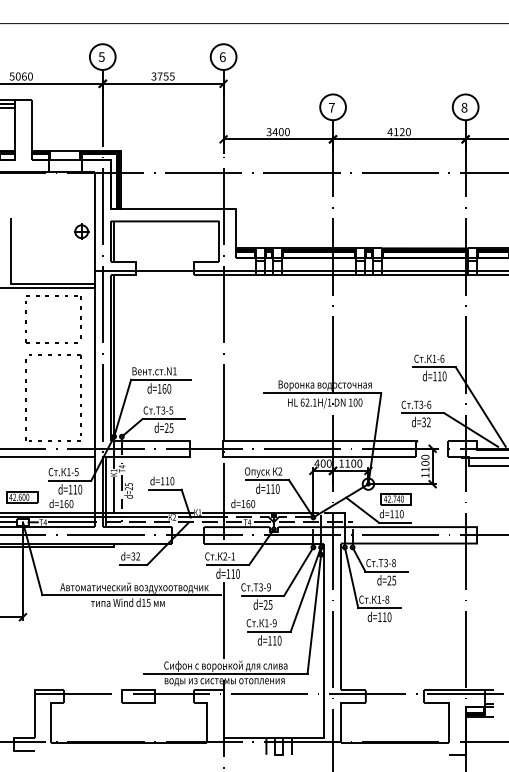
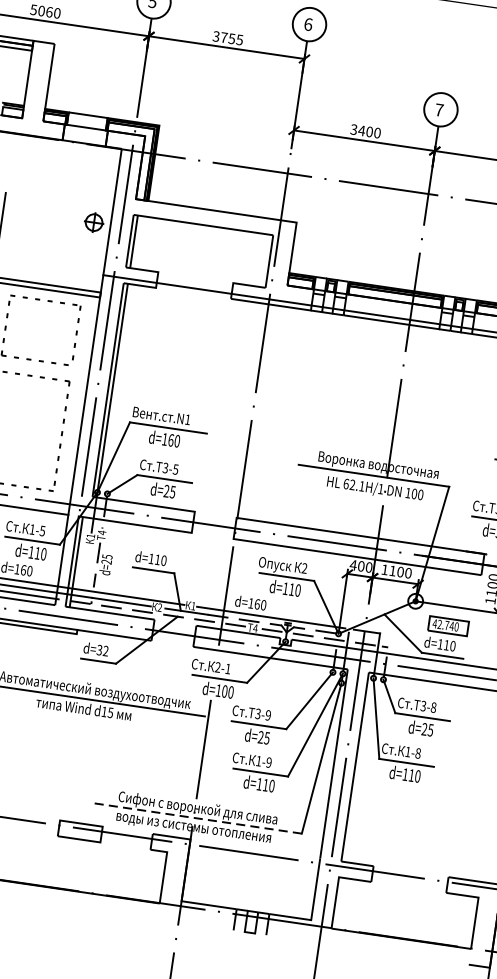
line: (114, 494) -> (87, 566), removed
text: (233, 573) -> (225, 690), d=110 -> d=100
line: (225, 673) -> (196, 818), solid -> dashed

